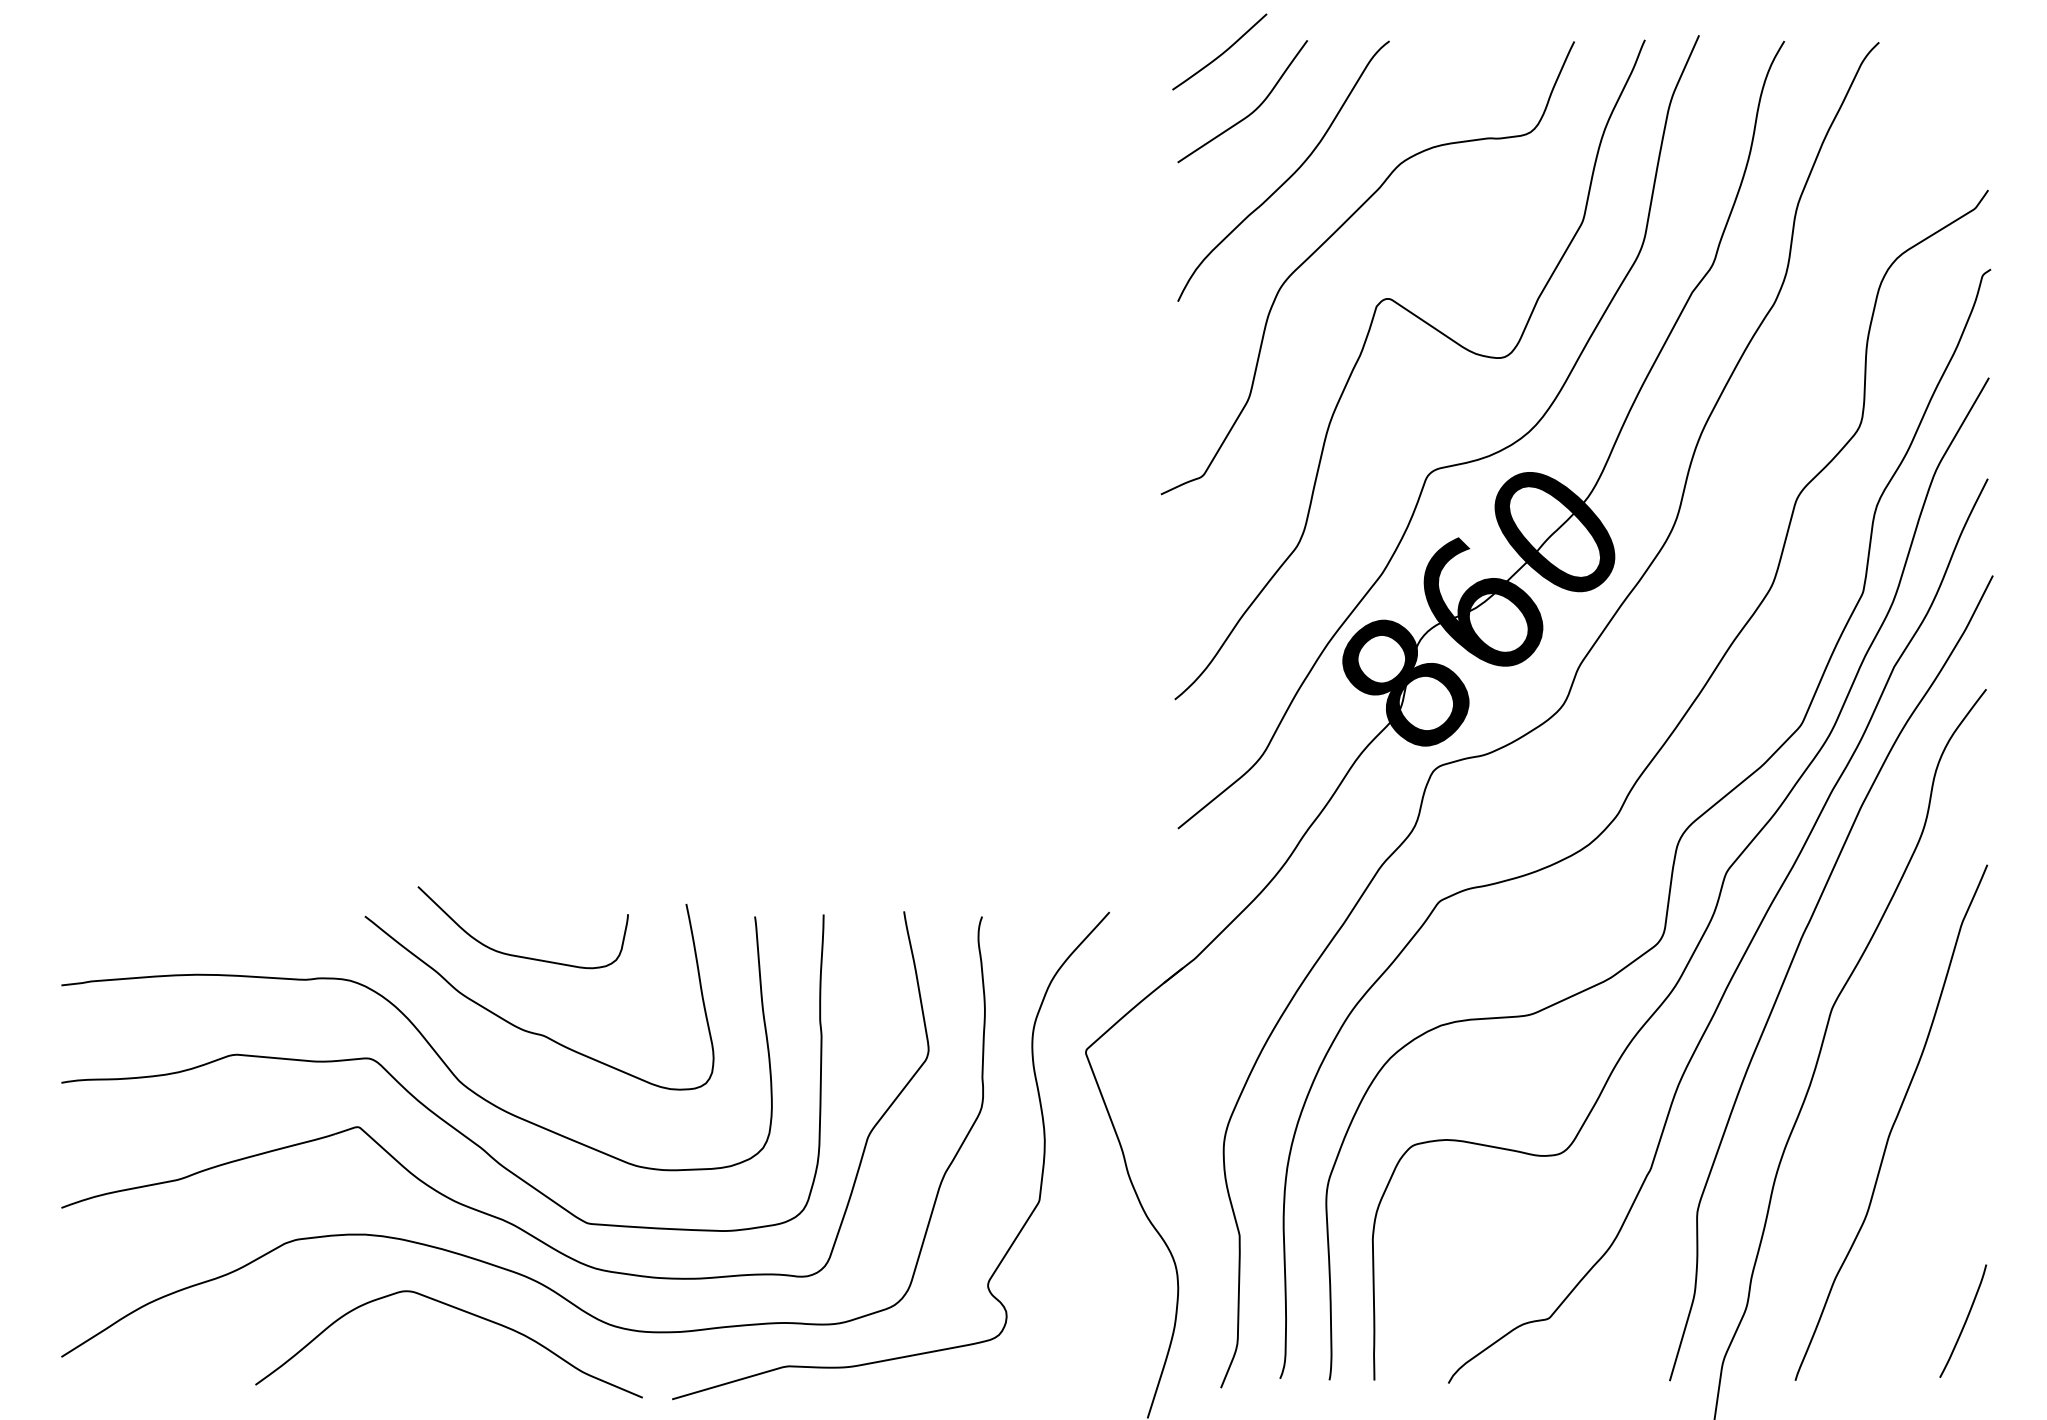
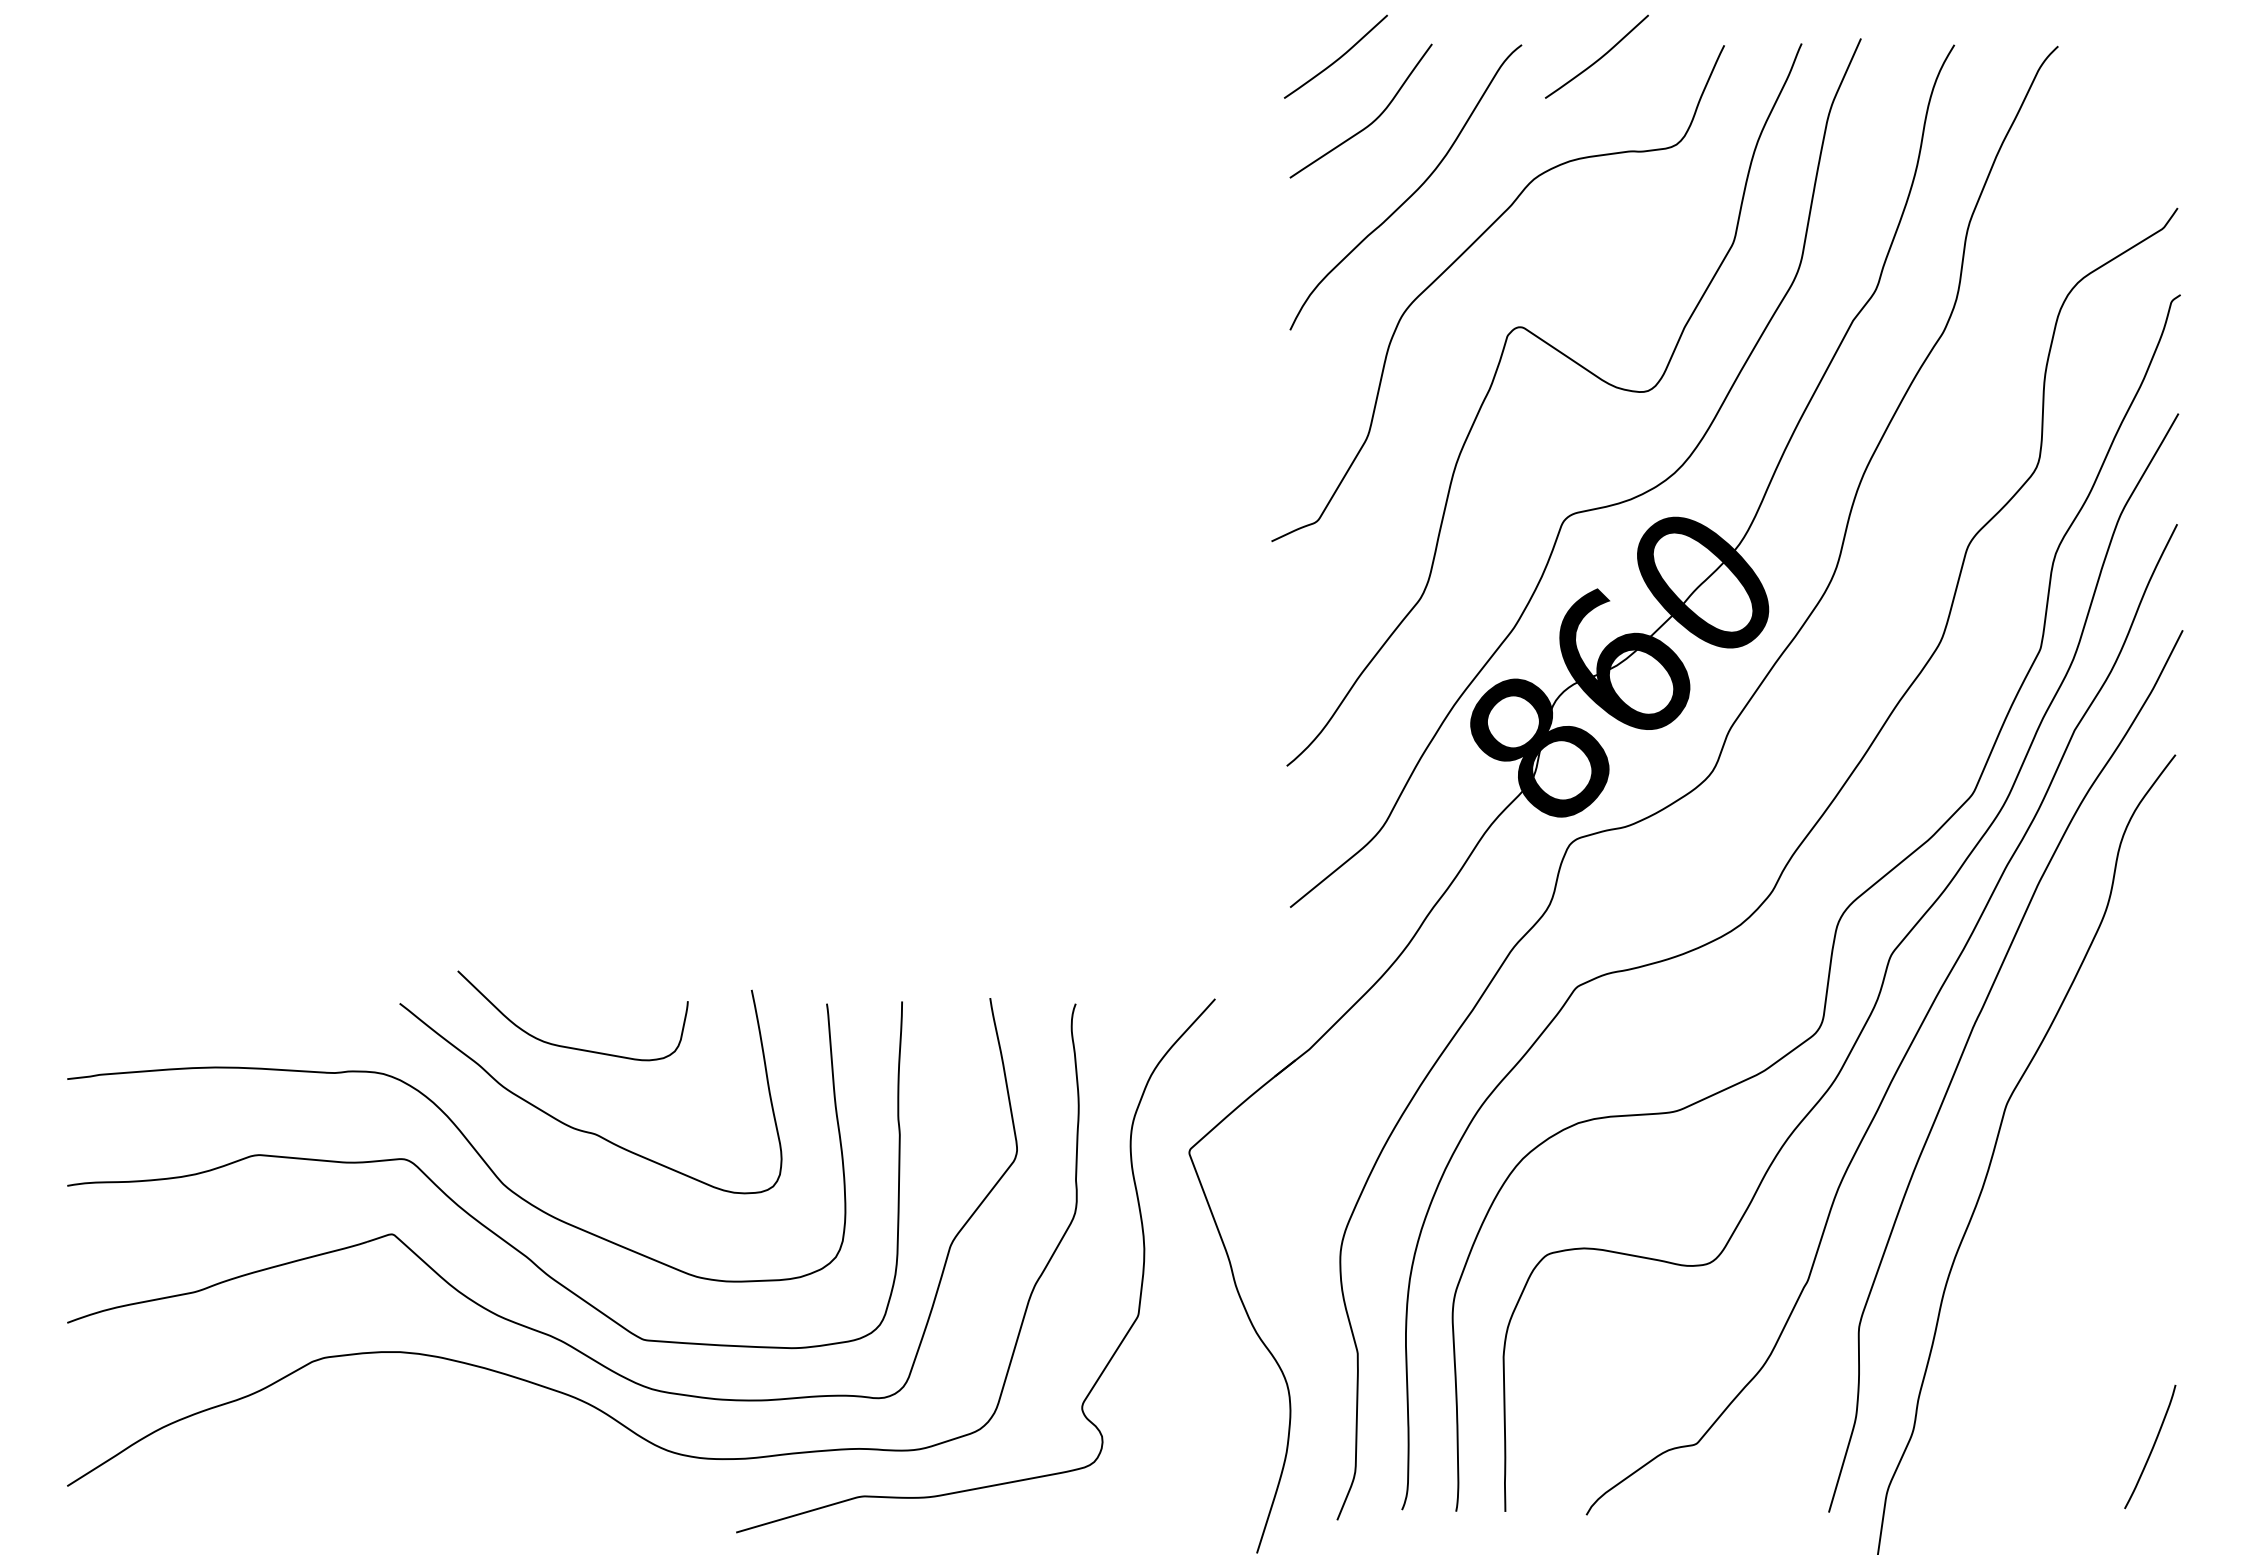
curve: (1459, 53) -> (1598, 58), added
curve: (1893, 1123) -> (2073, 1230), removed
curve: (460, 1310) -> (504, 1435), removed

